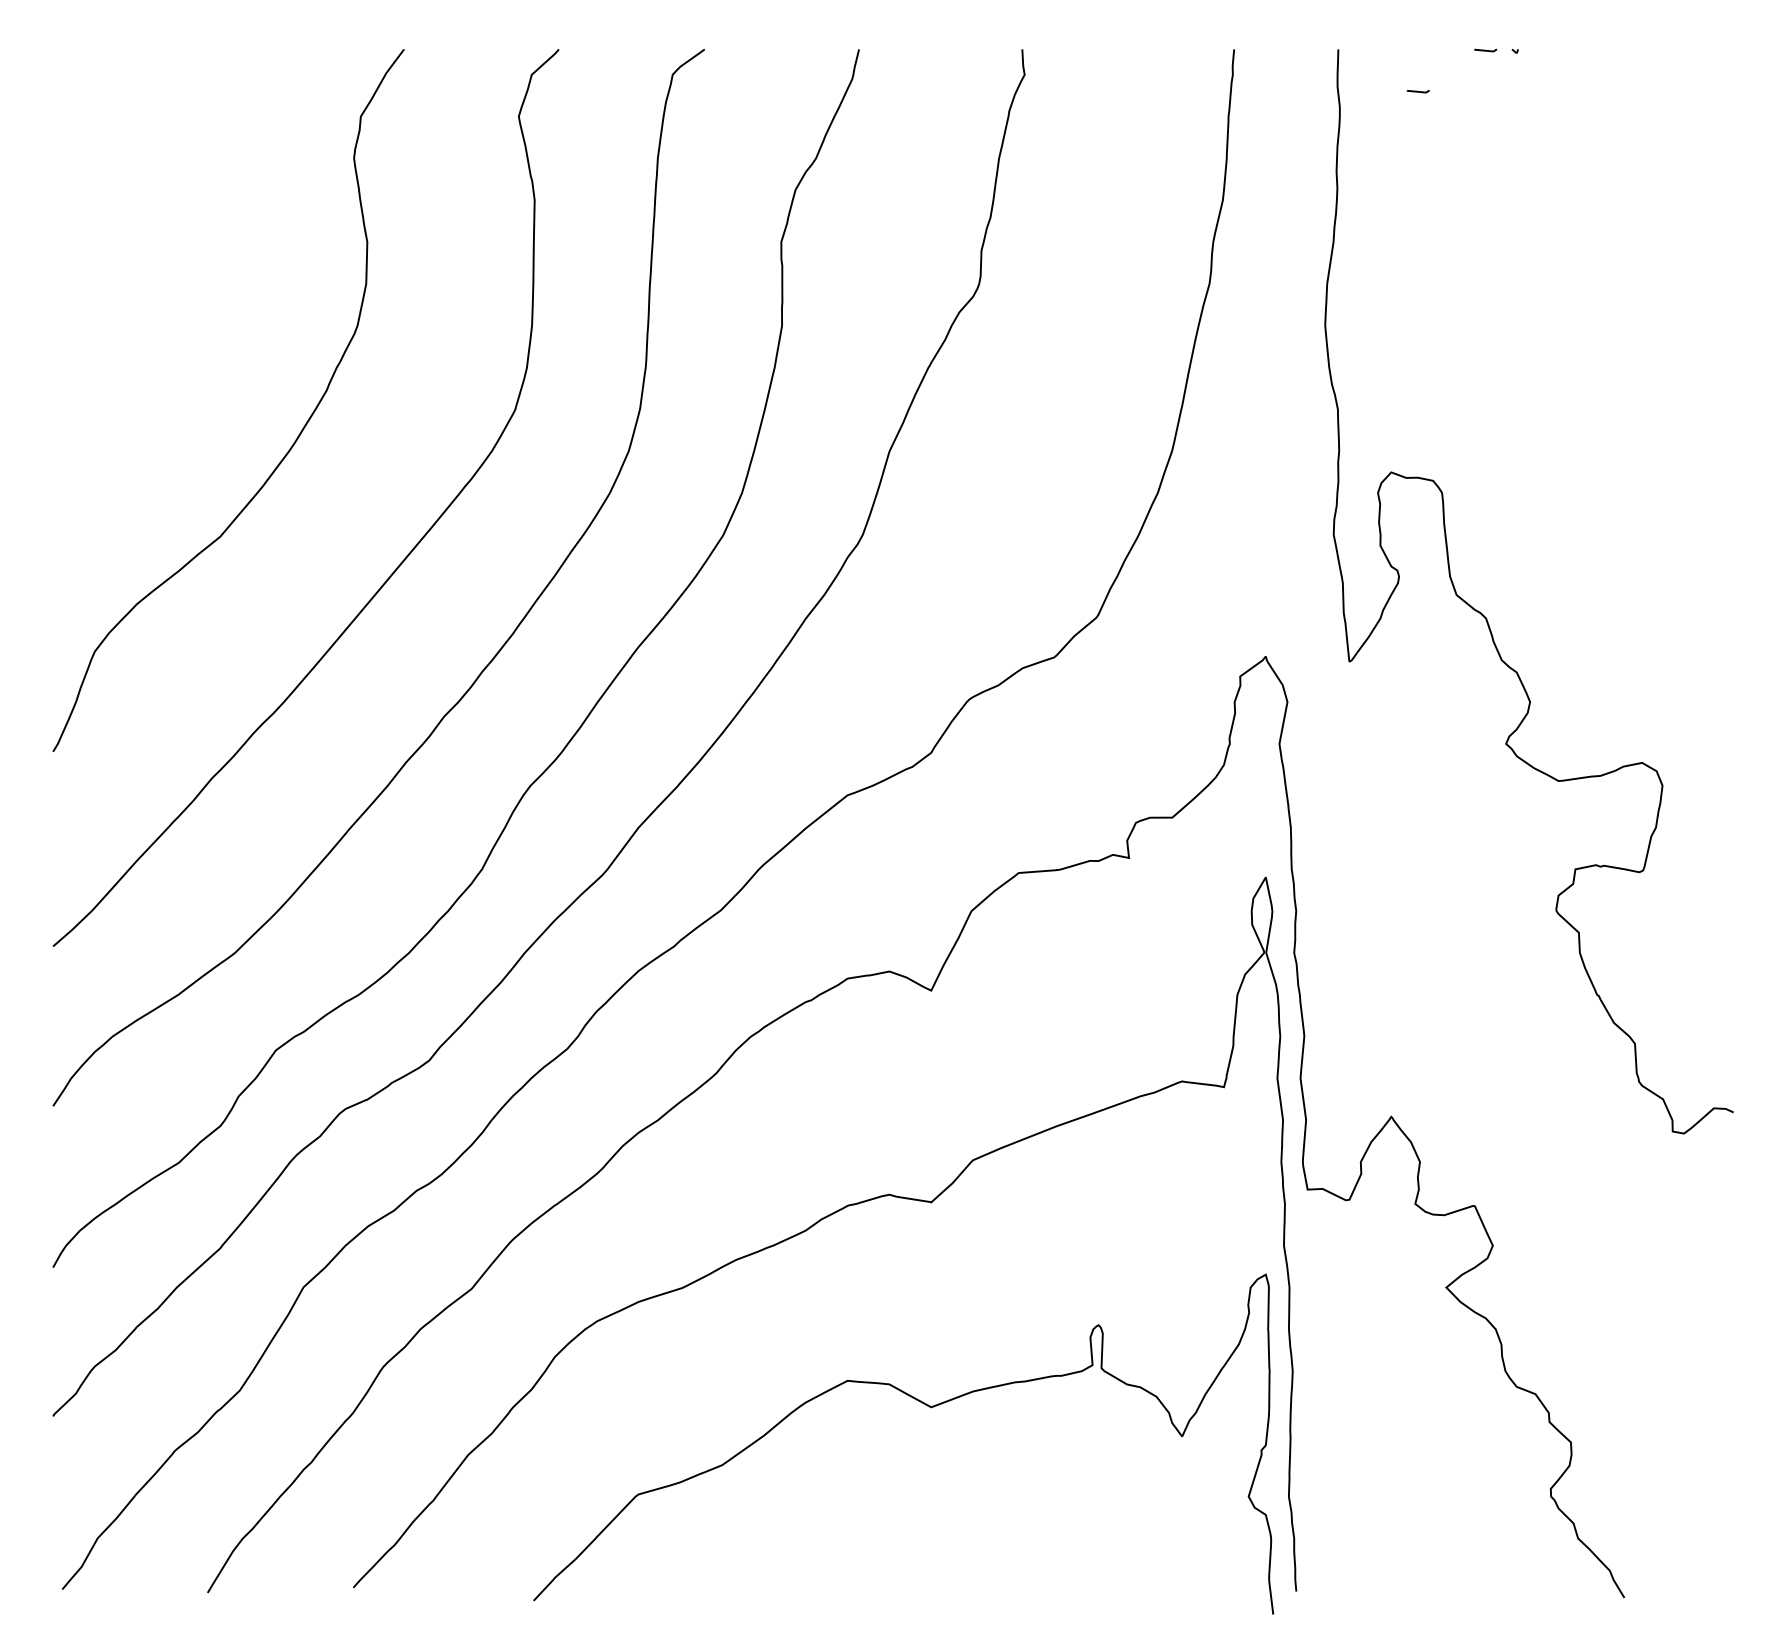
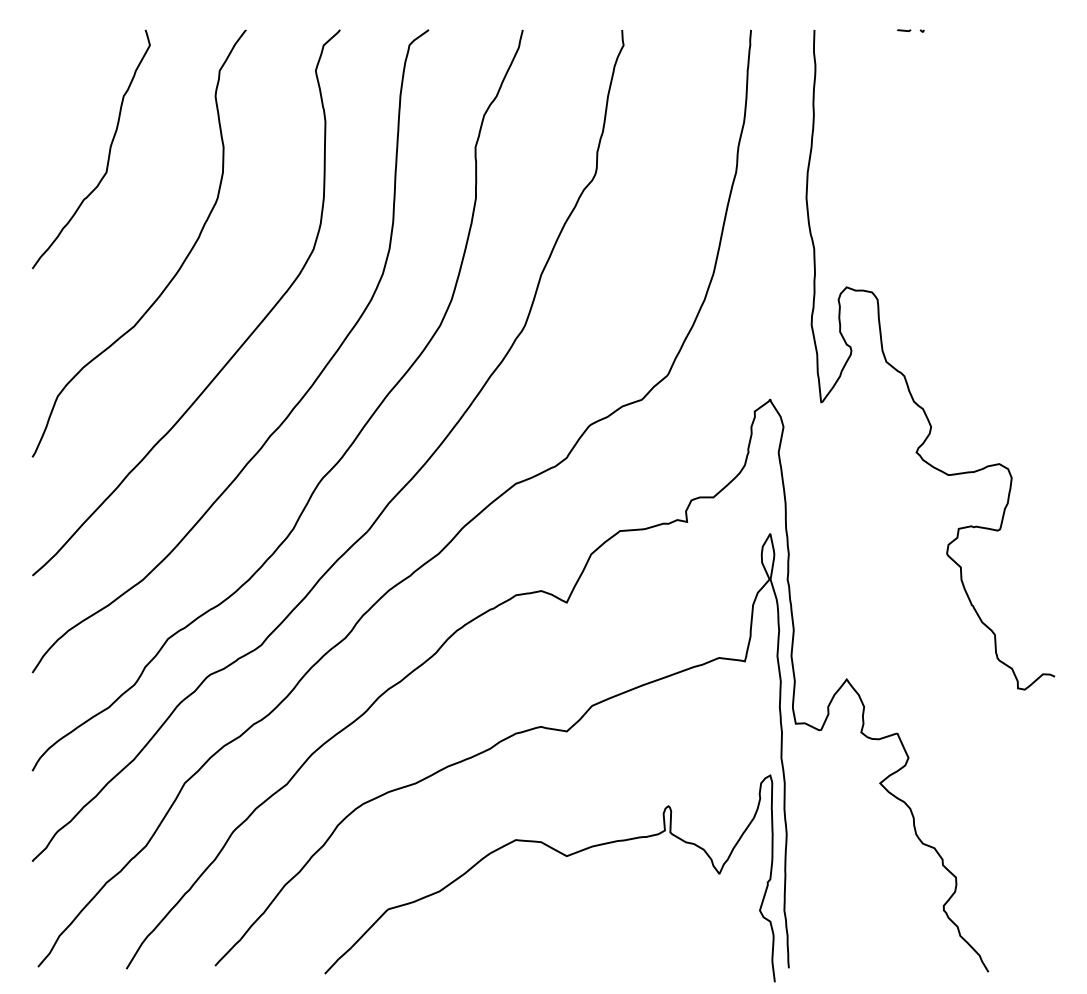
line: (1418, 91) -> (863, 55), removed
curve: (178, 250) -> (108, 152), added

